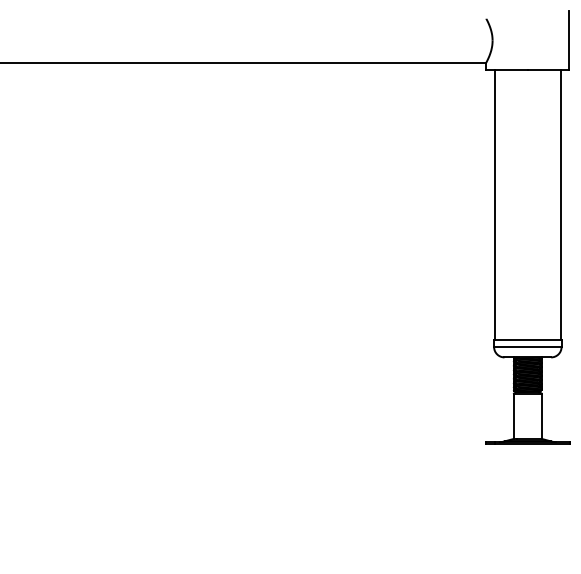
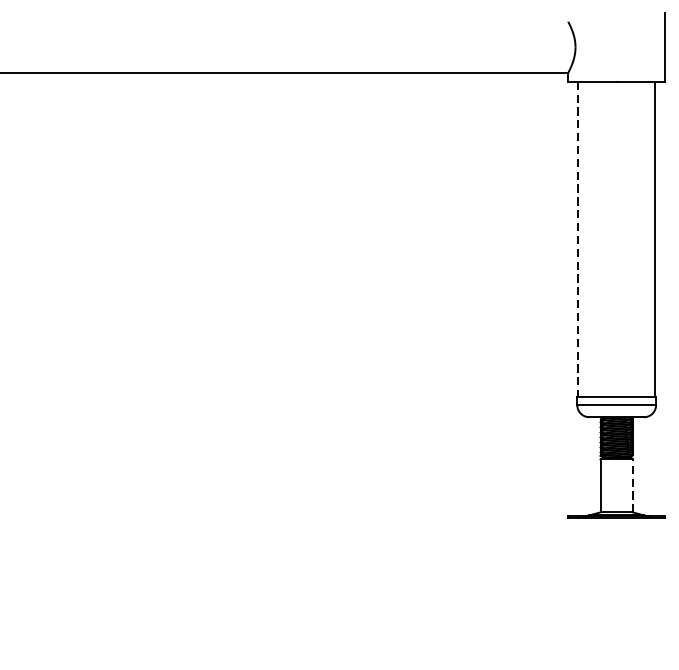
line: (494, 205) -> (577, 239), solid -> dashed
line: (541, 416) -> (632, 486), solid -> dashed

